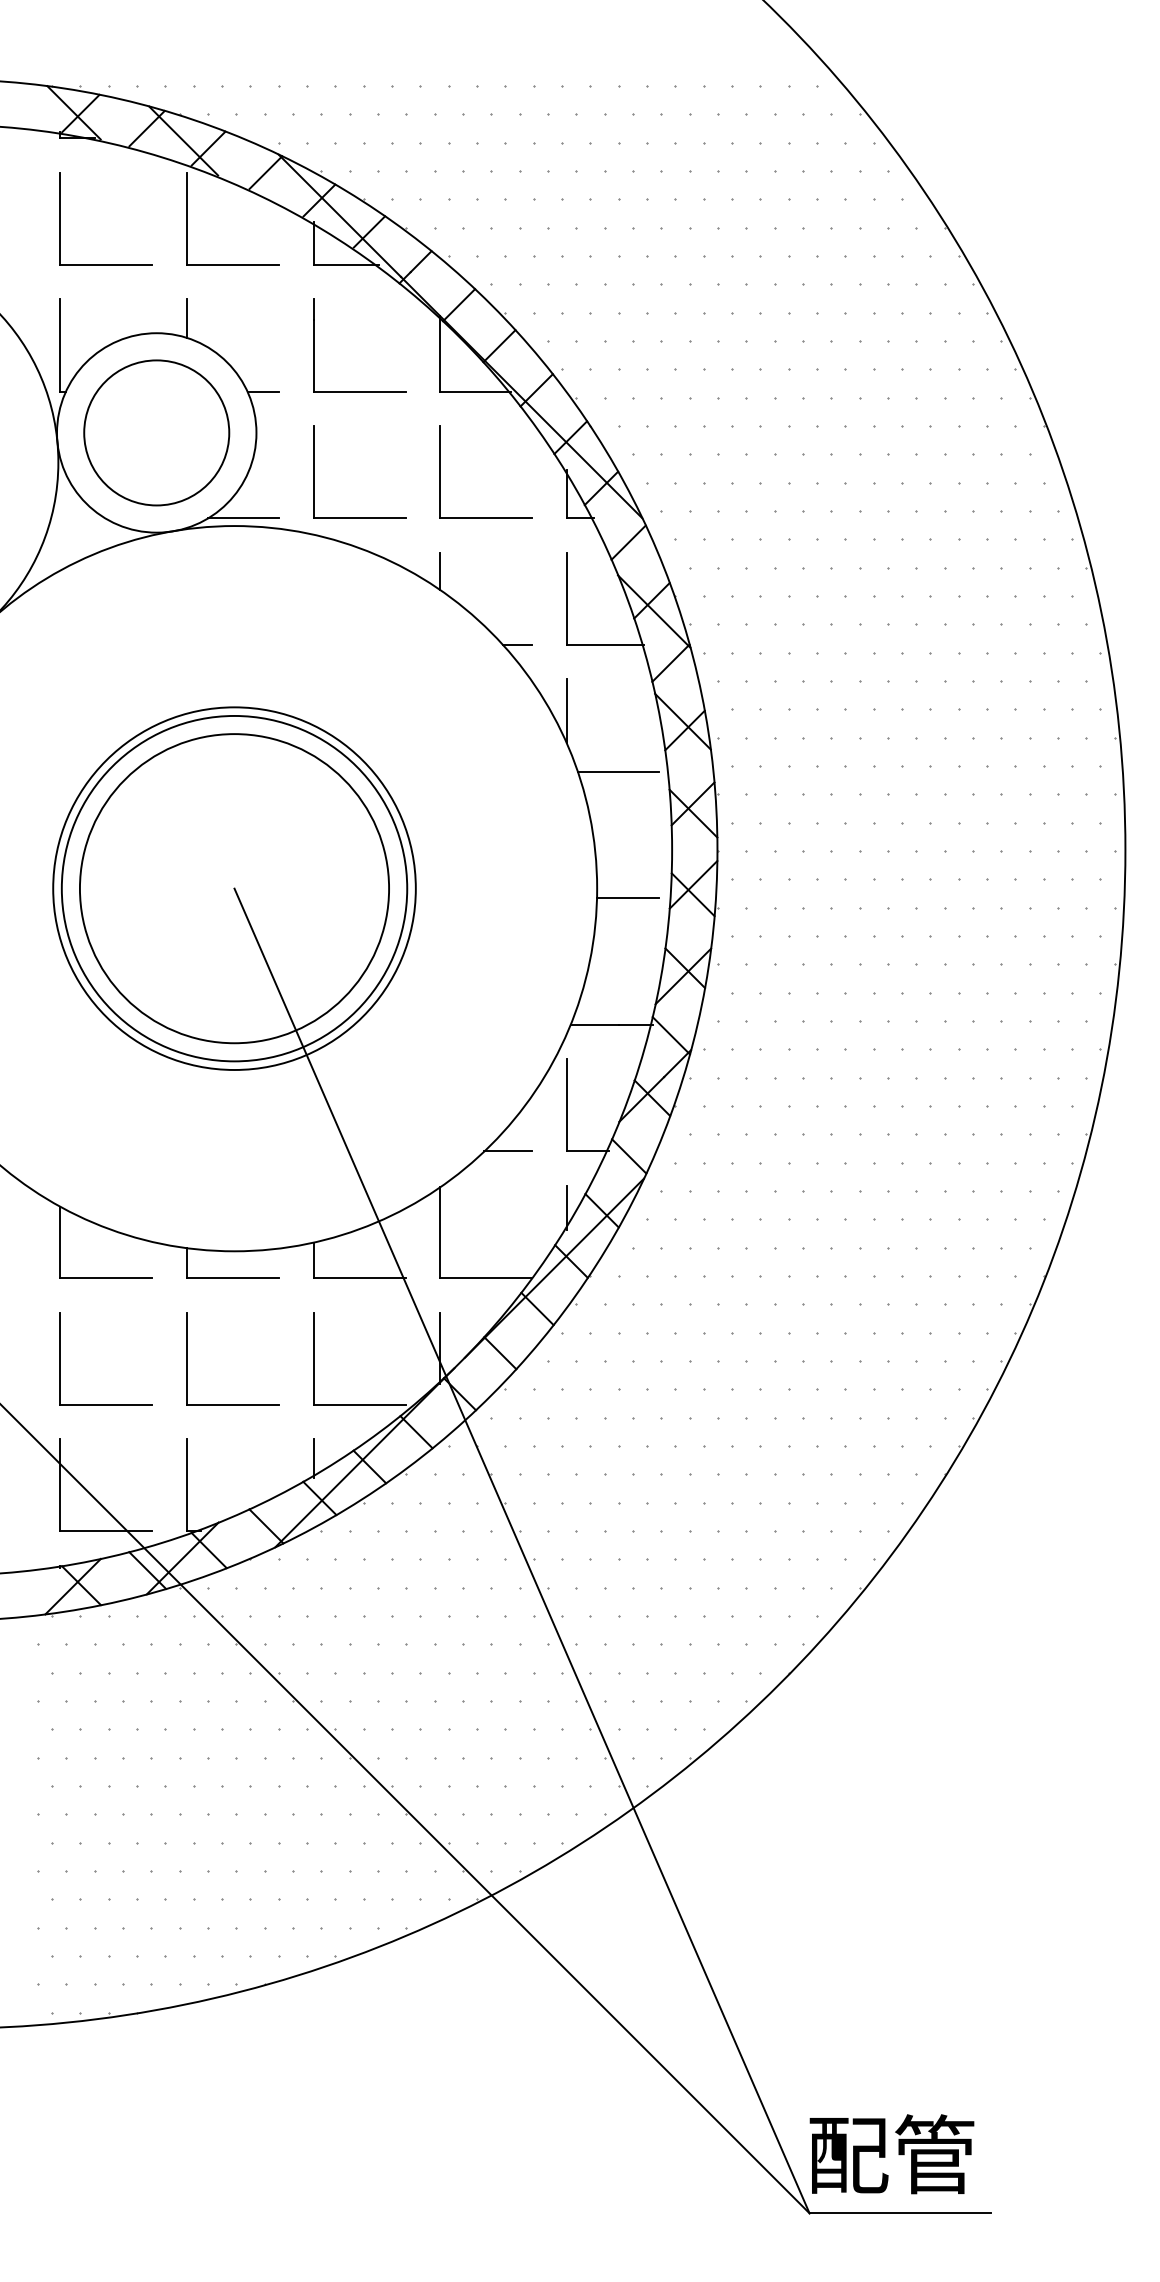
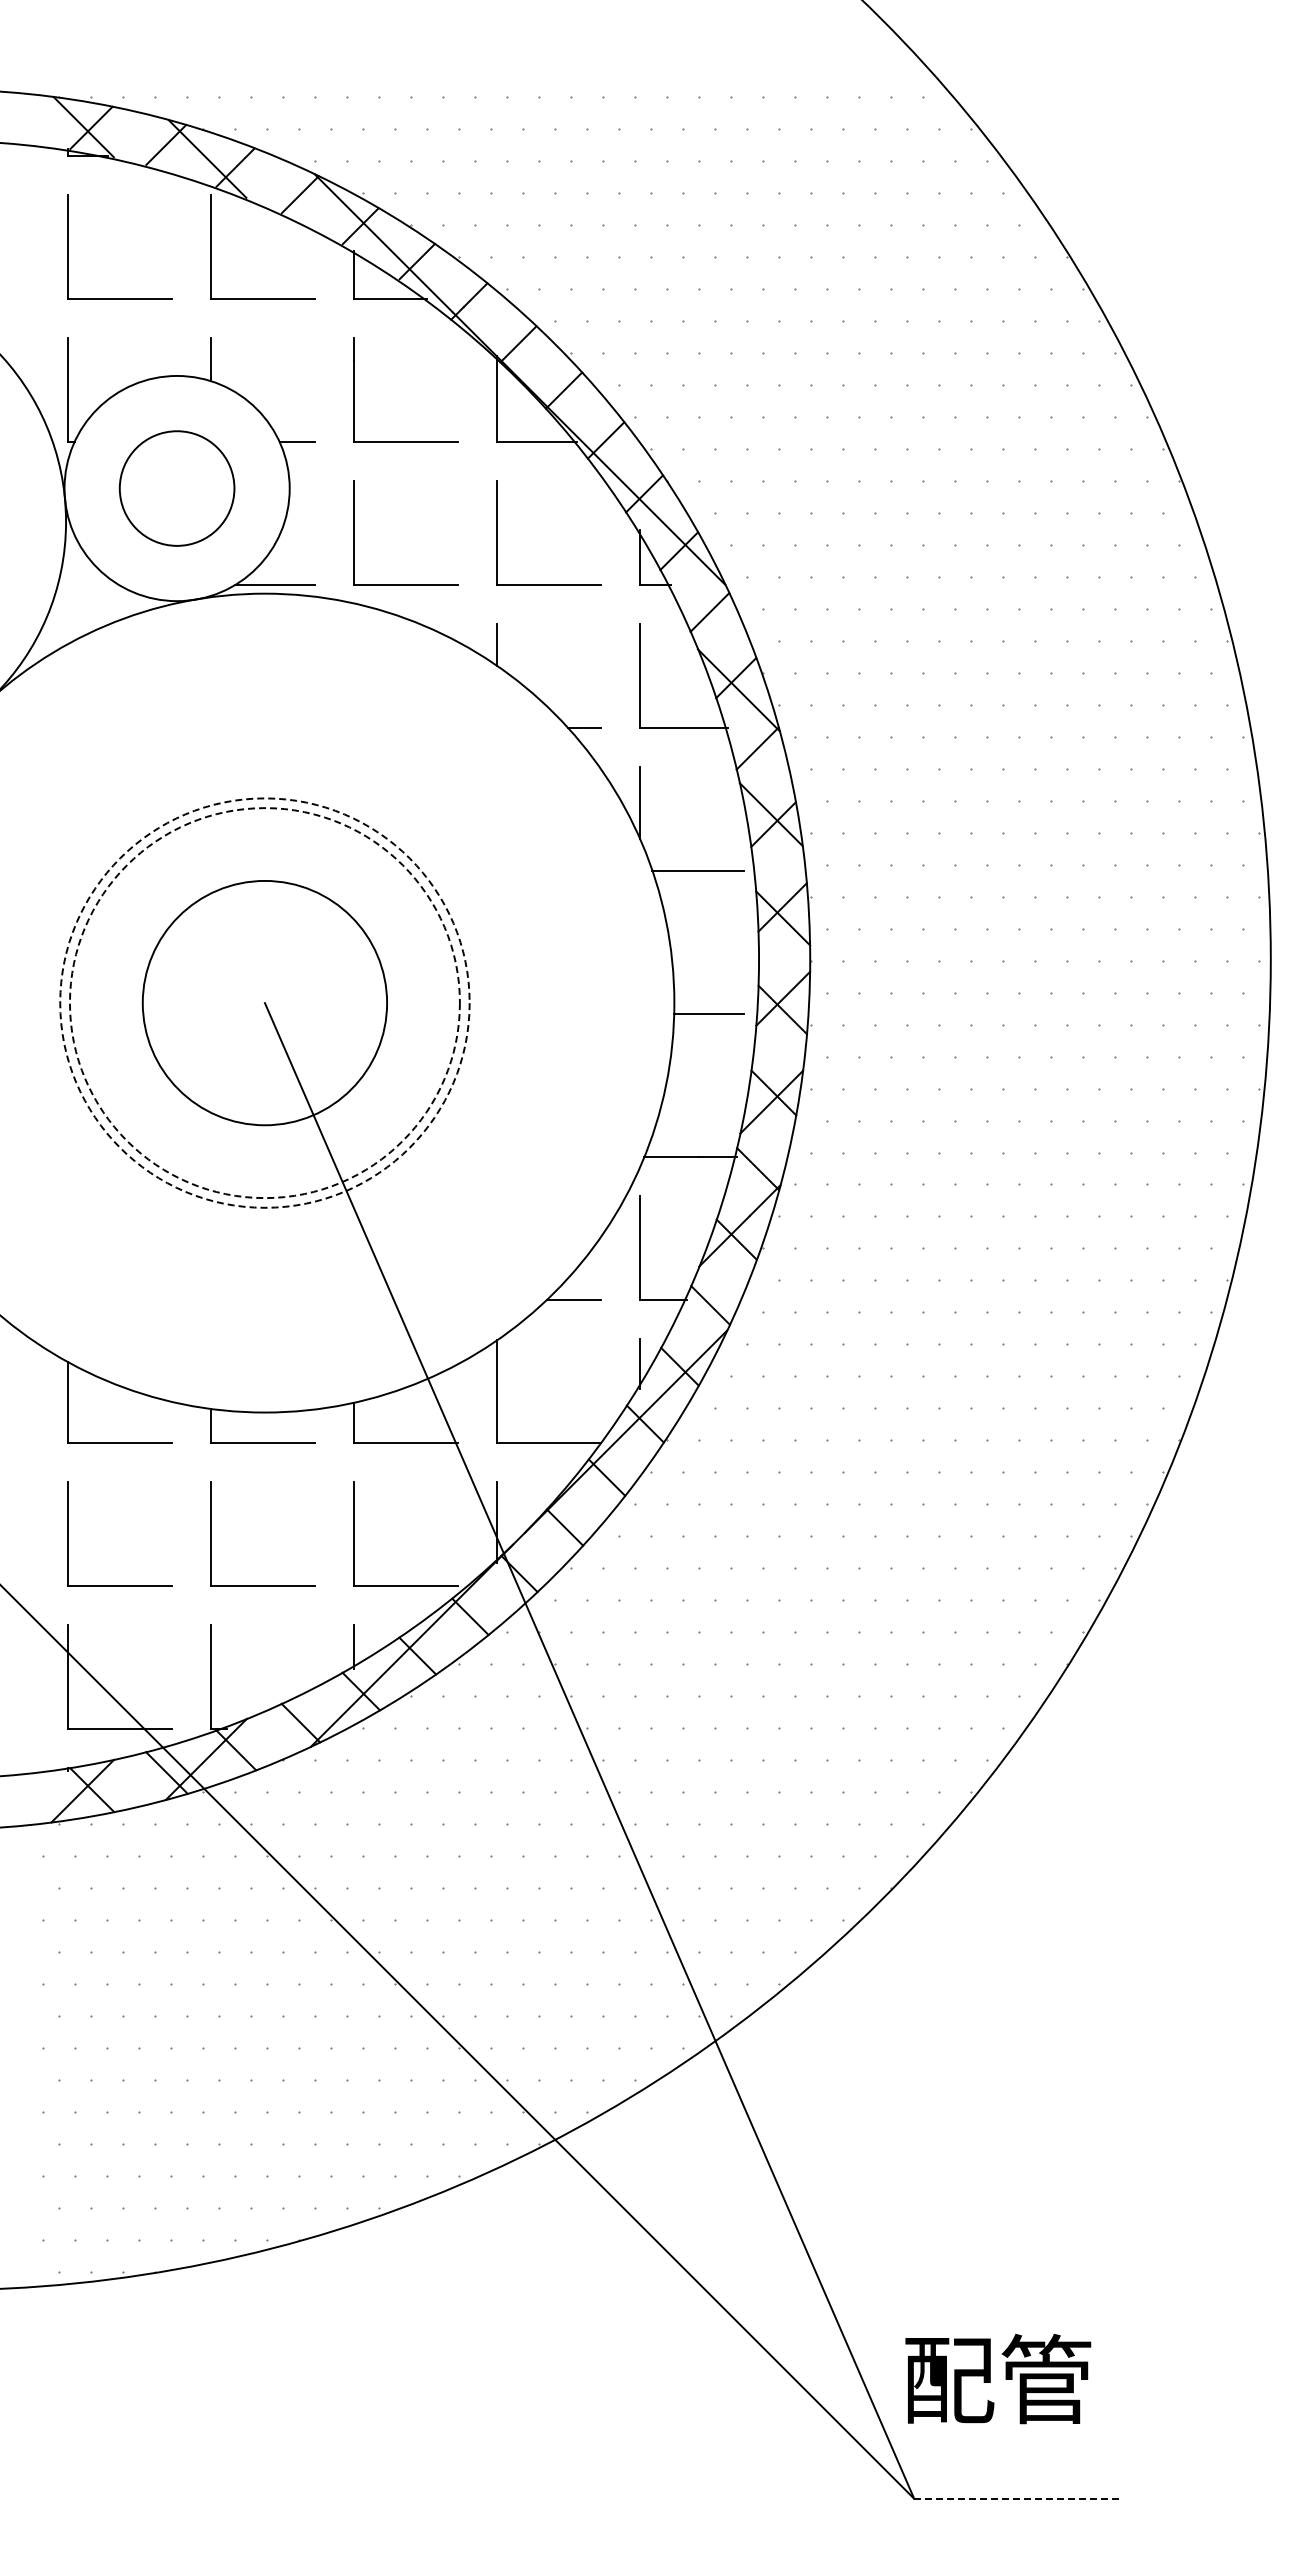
circle: (157, 432) -> (177, 488), size x0.7
circle: (234, 888) -> (264, 1002), size x0.7
circle: (234, 888) -> (264, 1002), solid -> dashed
circle: (234, 889) -> (264, 1003), solid -> dashed
text: (892, 2153) -> (998, 2378), moved
line: (900, 2213) -> (1016, 2498), solid -> dashed

